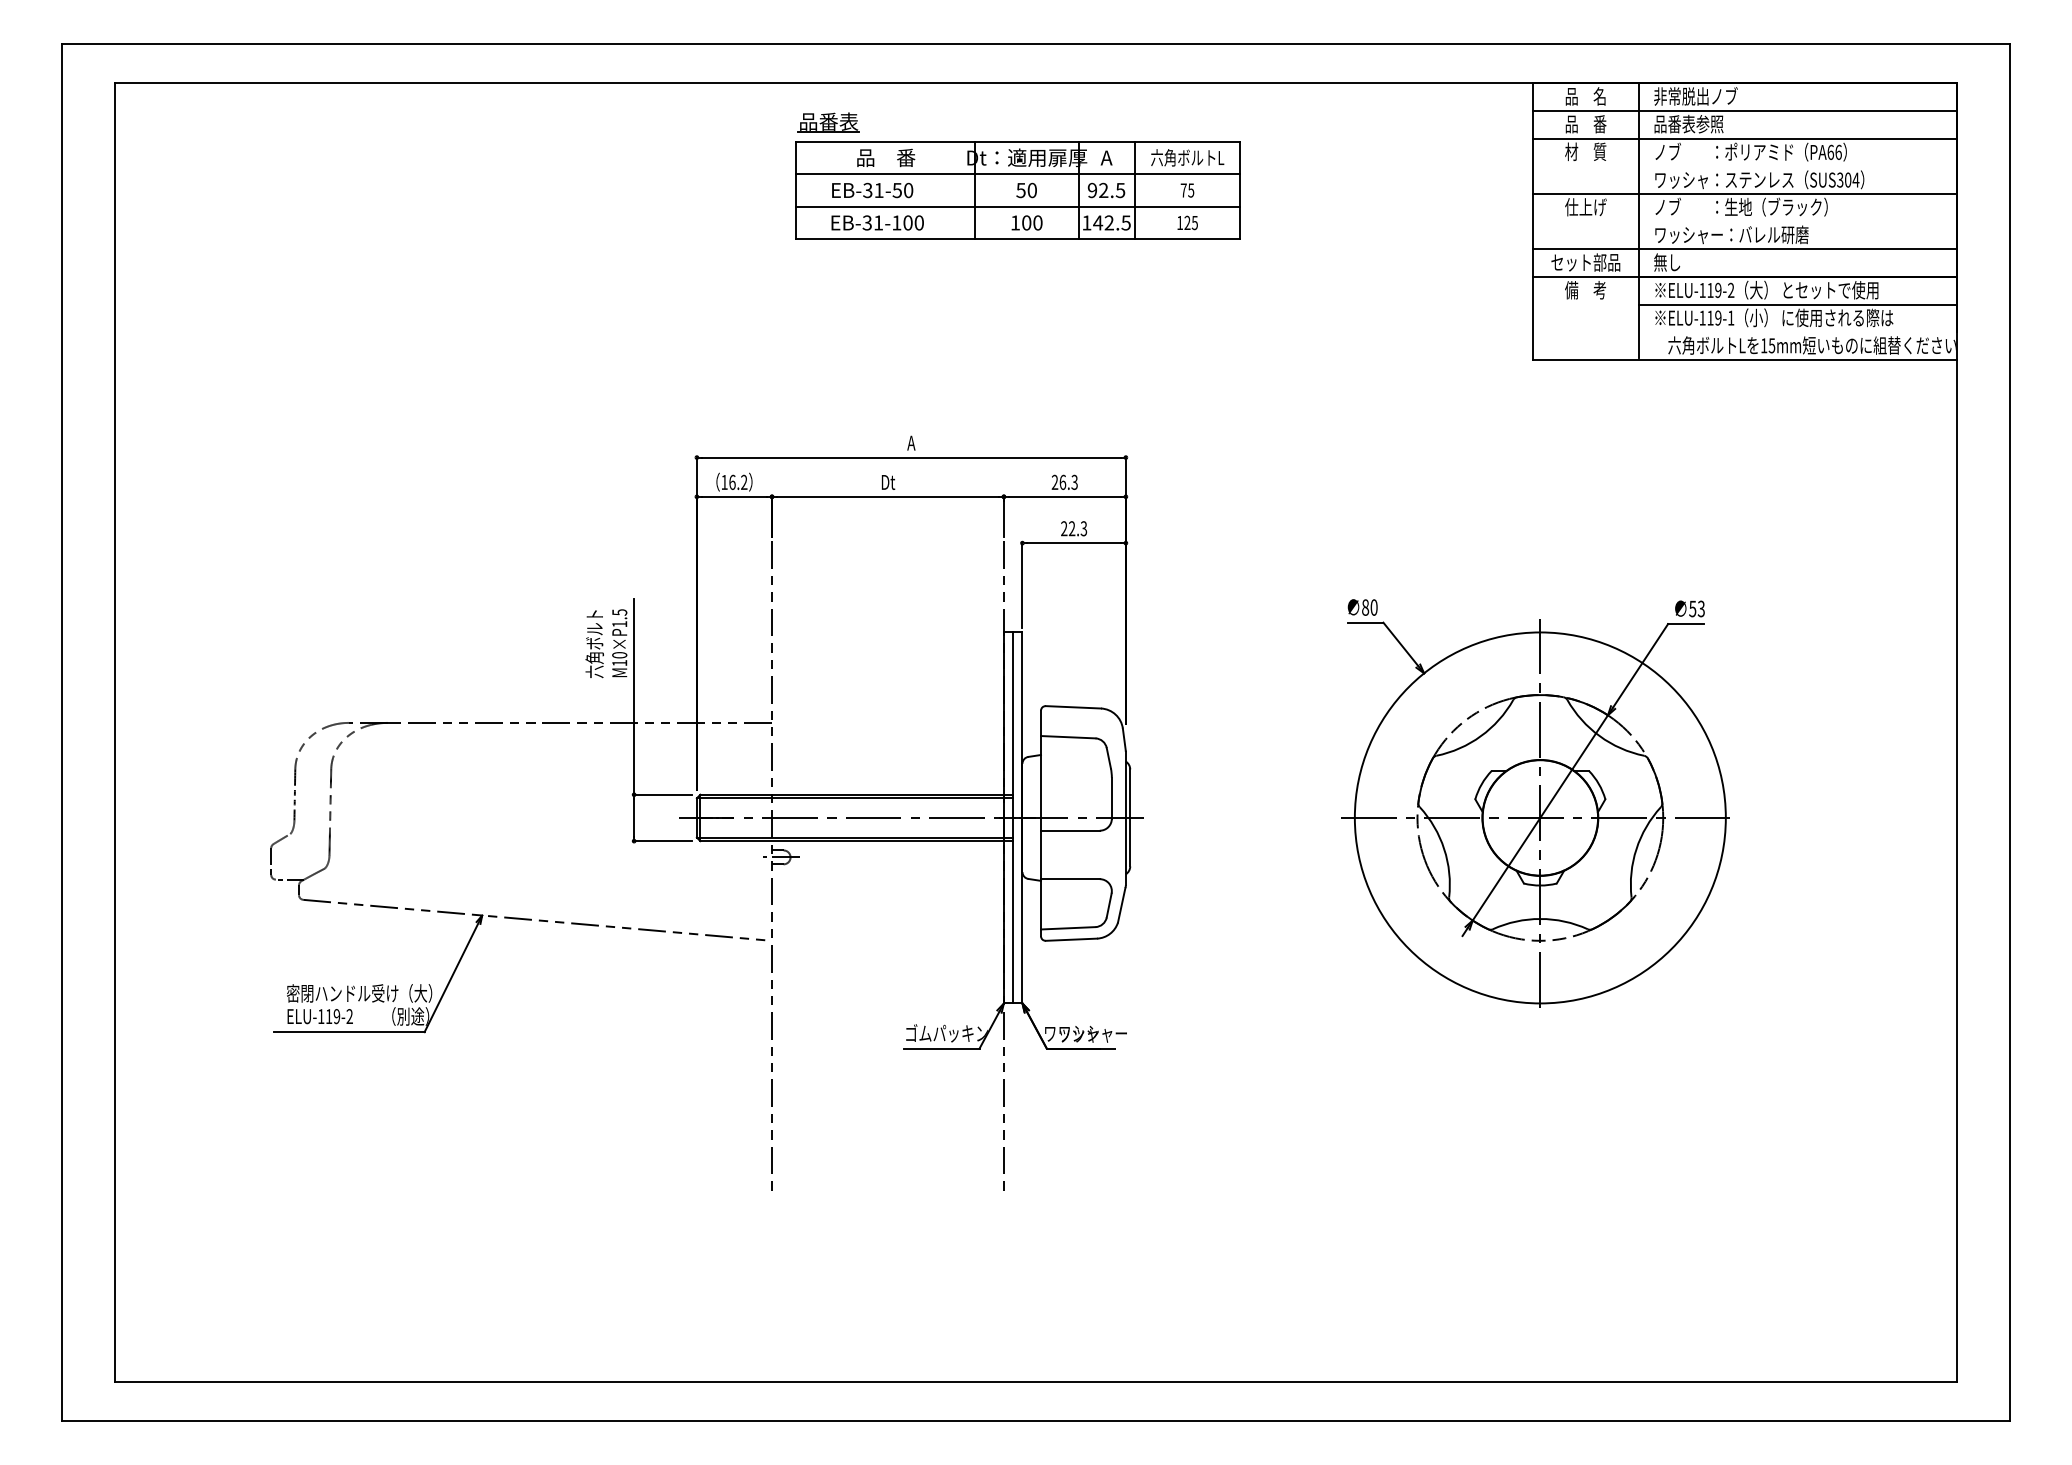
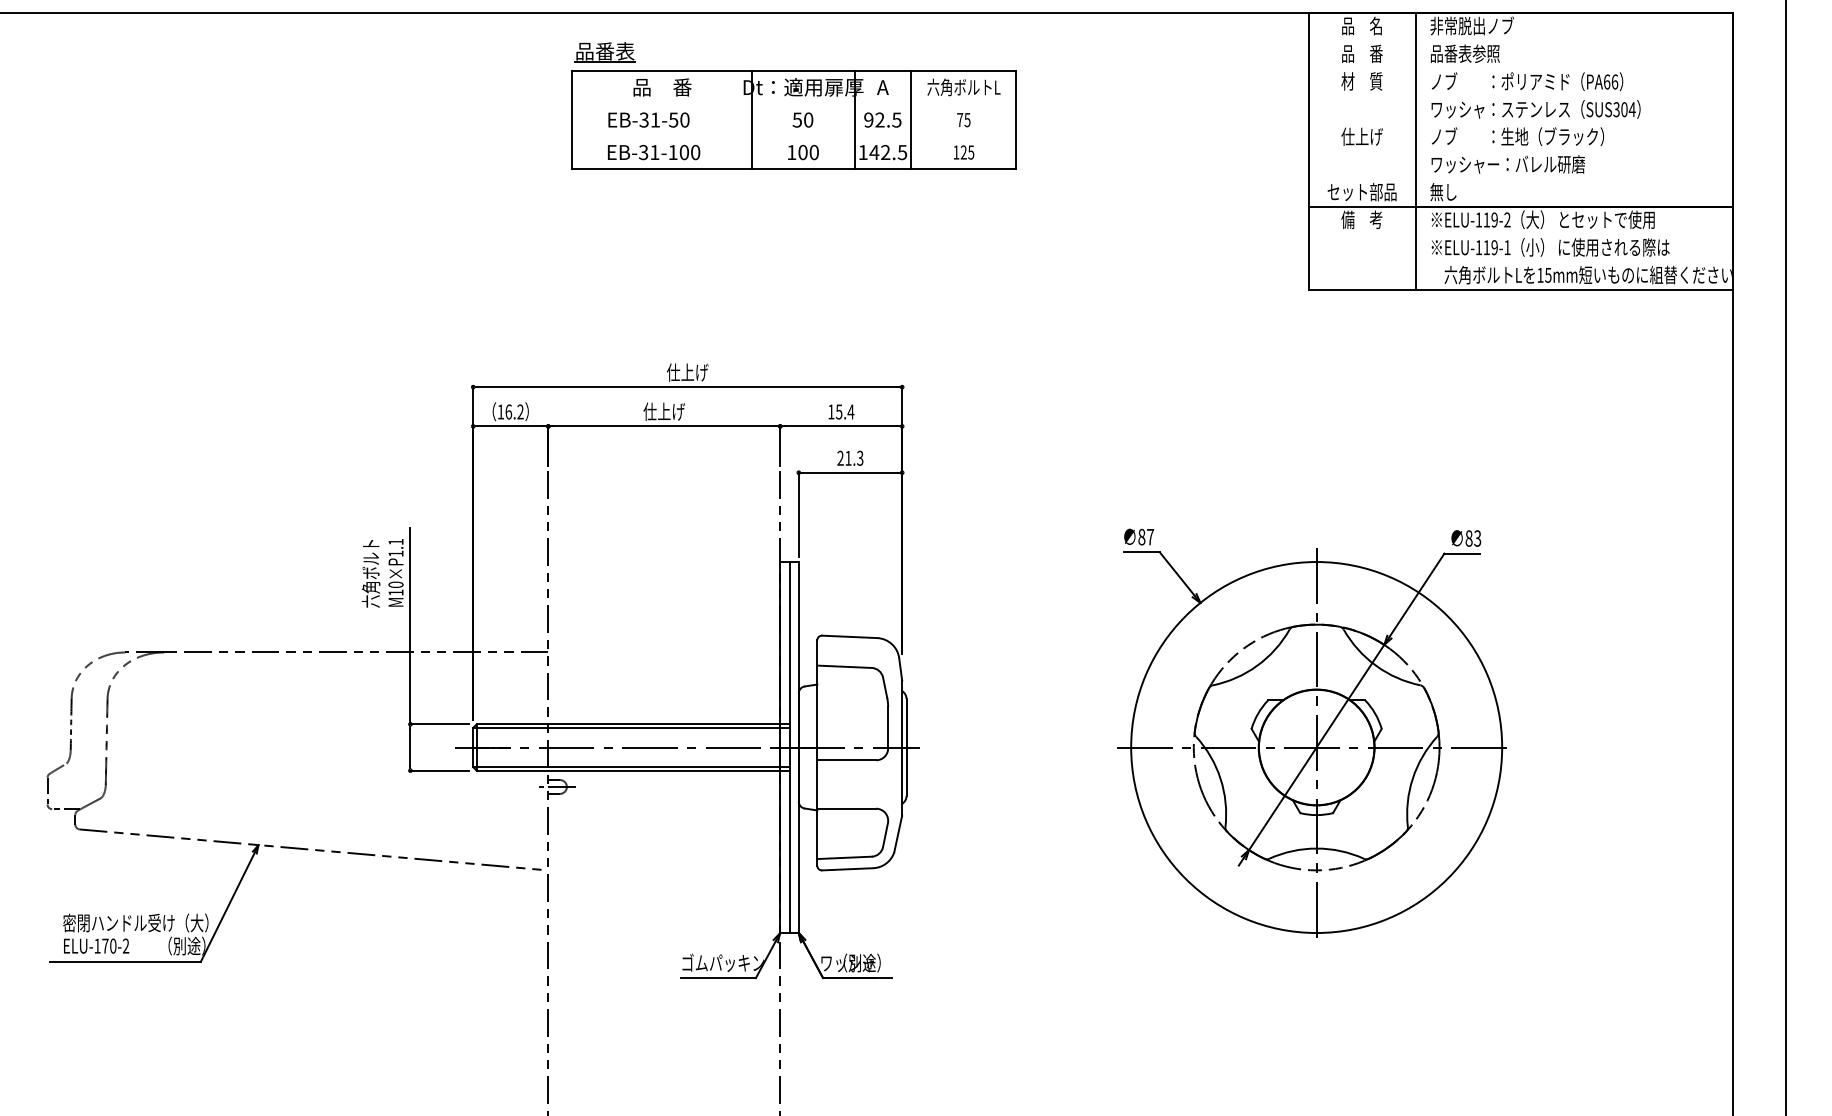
line: (1744, 110) -> (1520, 40), removed
line: (1744, 138) -> (1520, 68), removed
line: (1017, 174) -> (793, 104), removed
line: (1744, 193) -> (1520, 123), removed
line: (1017, 206) -> (793, 136), removed
line: (1744, 249) -> (1520, 179), removed
line: (1797, 304) -> (1573, 234), removed
text: (911, 442) -> (687, 372), A -> 仕上げ
text: (1064, 481) -> (840, 411), 26.3 -> 15.4
text: (887, 482) -> (663, 412), Dt -> 仕上げ
text: (1071, 528) -> (847, 458), 22.3 -> 21.3
text: (1373, 607) -> (1149, 537), 80 -> 87
text: (1692, 608) -> (1468, 538), 53 -> 83
text: (619, 612) -> (395, 542), M10×P1.5 -> M10×P1.1
text: (333, 1016) -> (109, 946), ELU-119-2 -> ELU-170-2
text: (1092, 1033) -> (868, 963), ワッシャー -> （別途）

